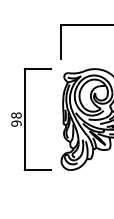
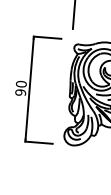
text: (16, 115) -> (21, 84), 98 -> 90

